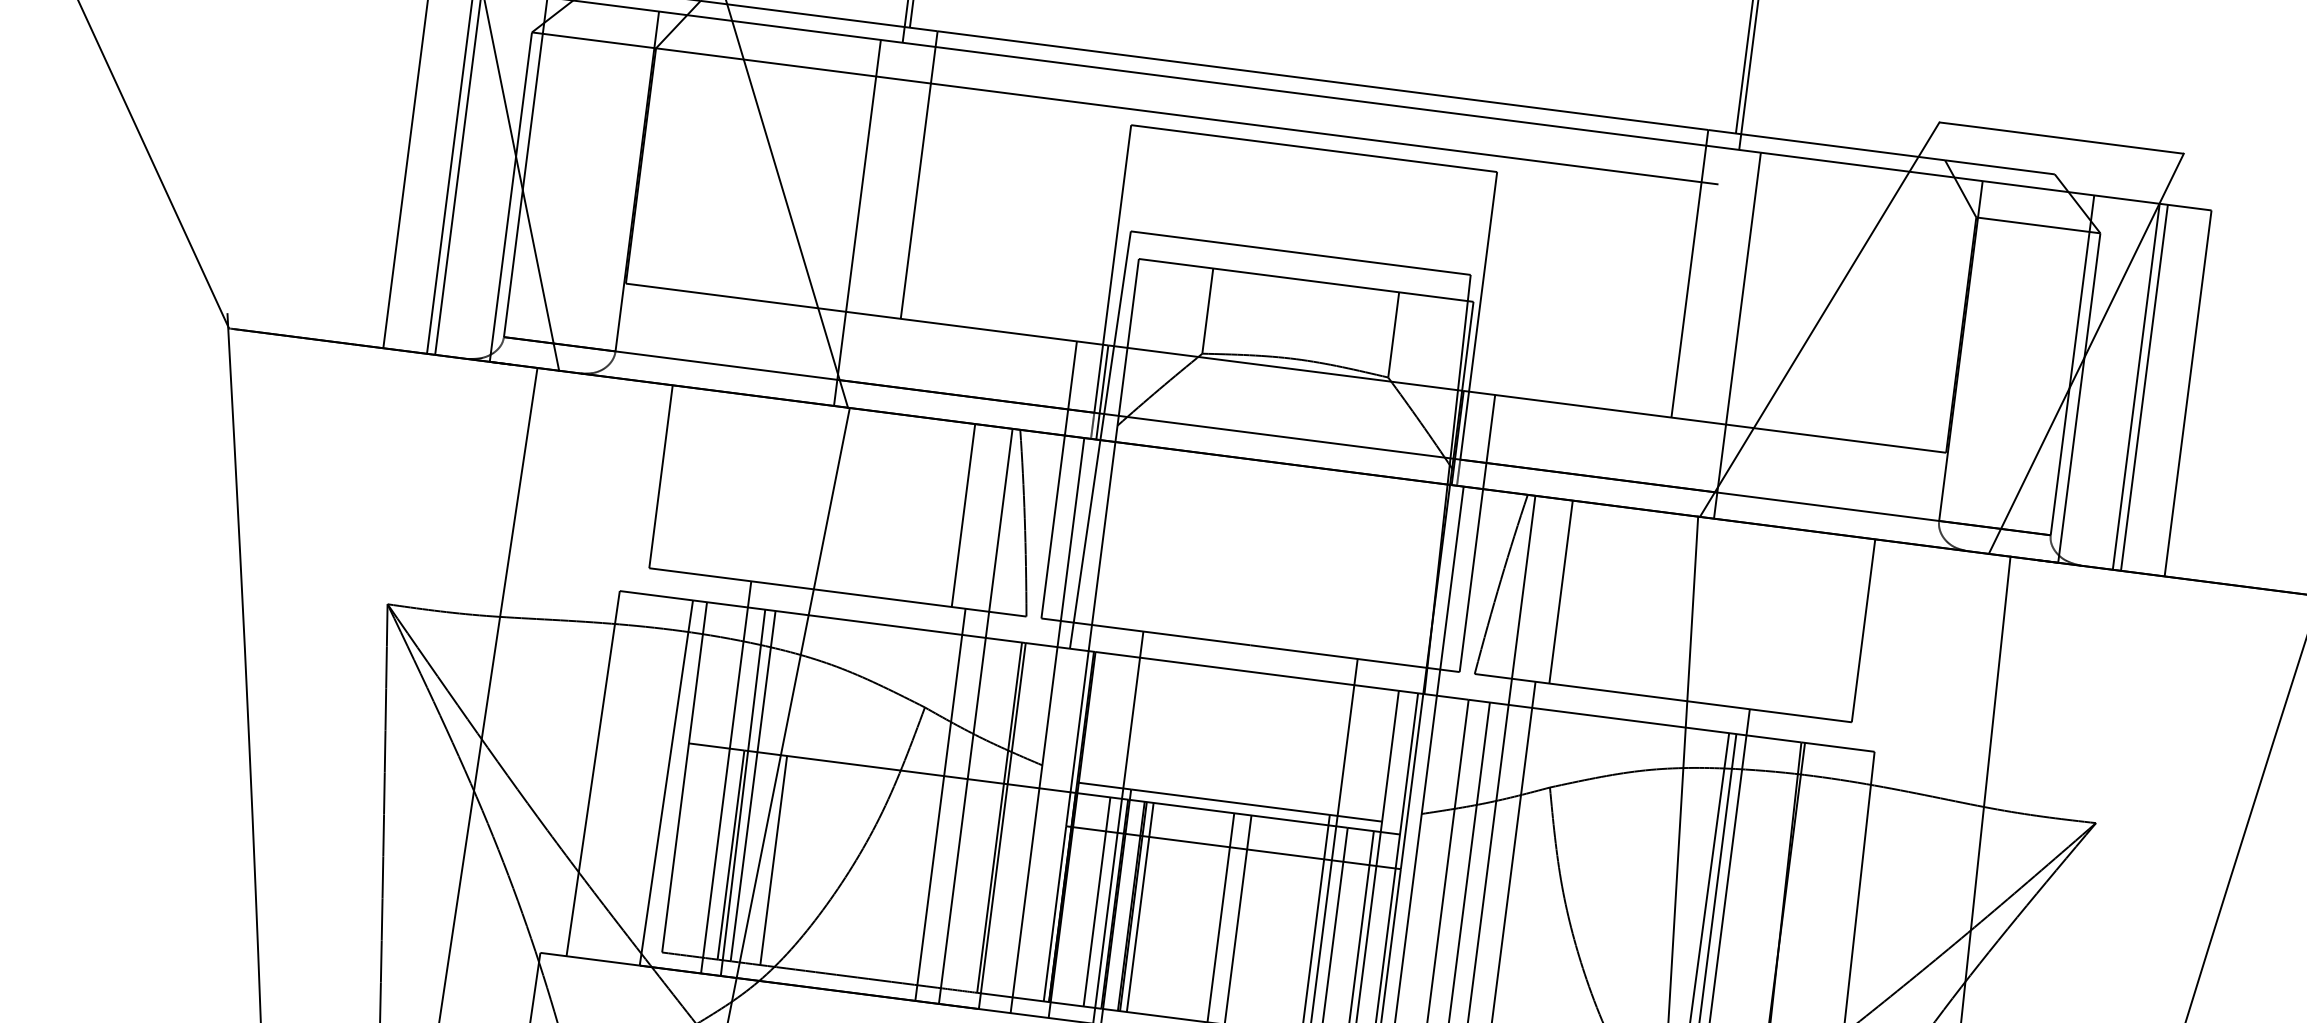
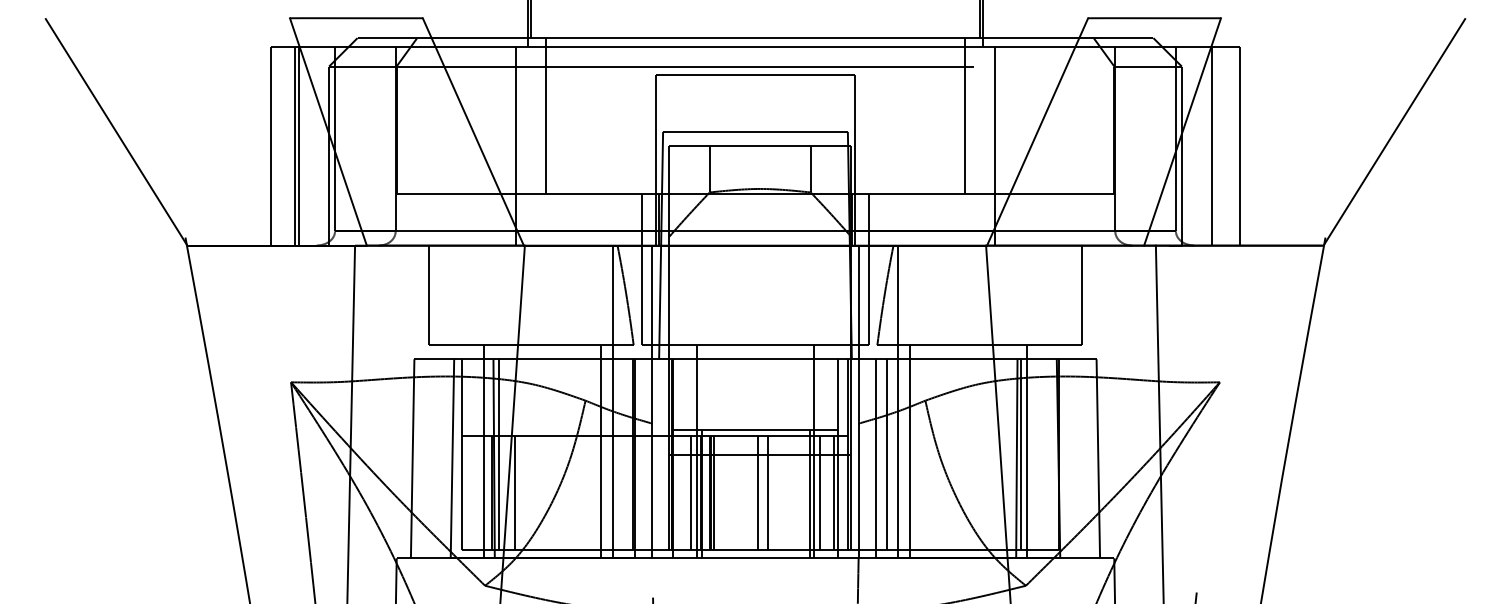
line: (2143, 386) -> (1215, 145), removed
line: (964, 515) -> (593, 295), removed
line: (1560, 592) -> (917, 295), removed

